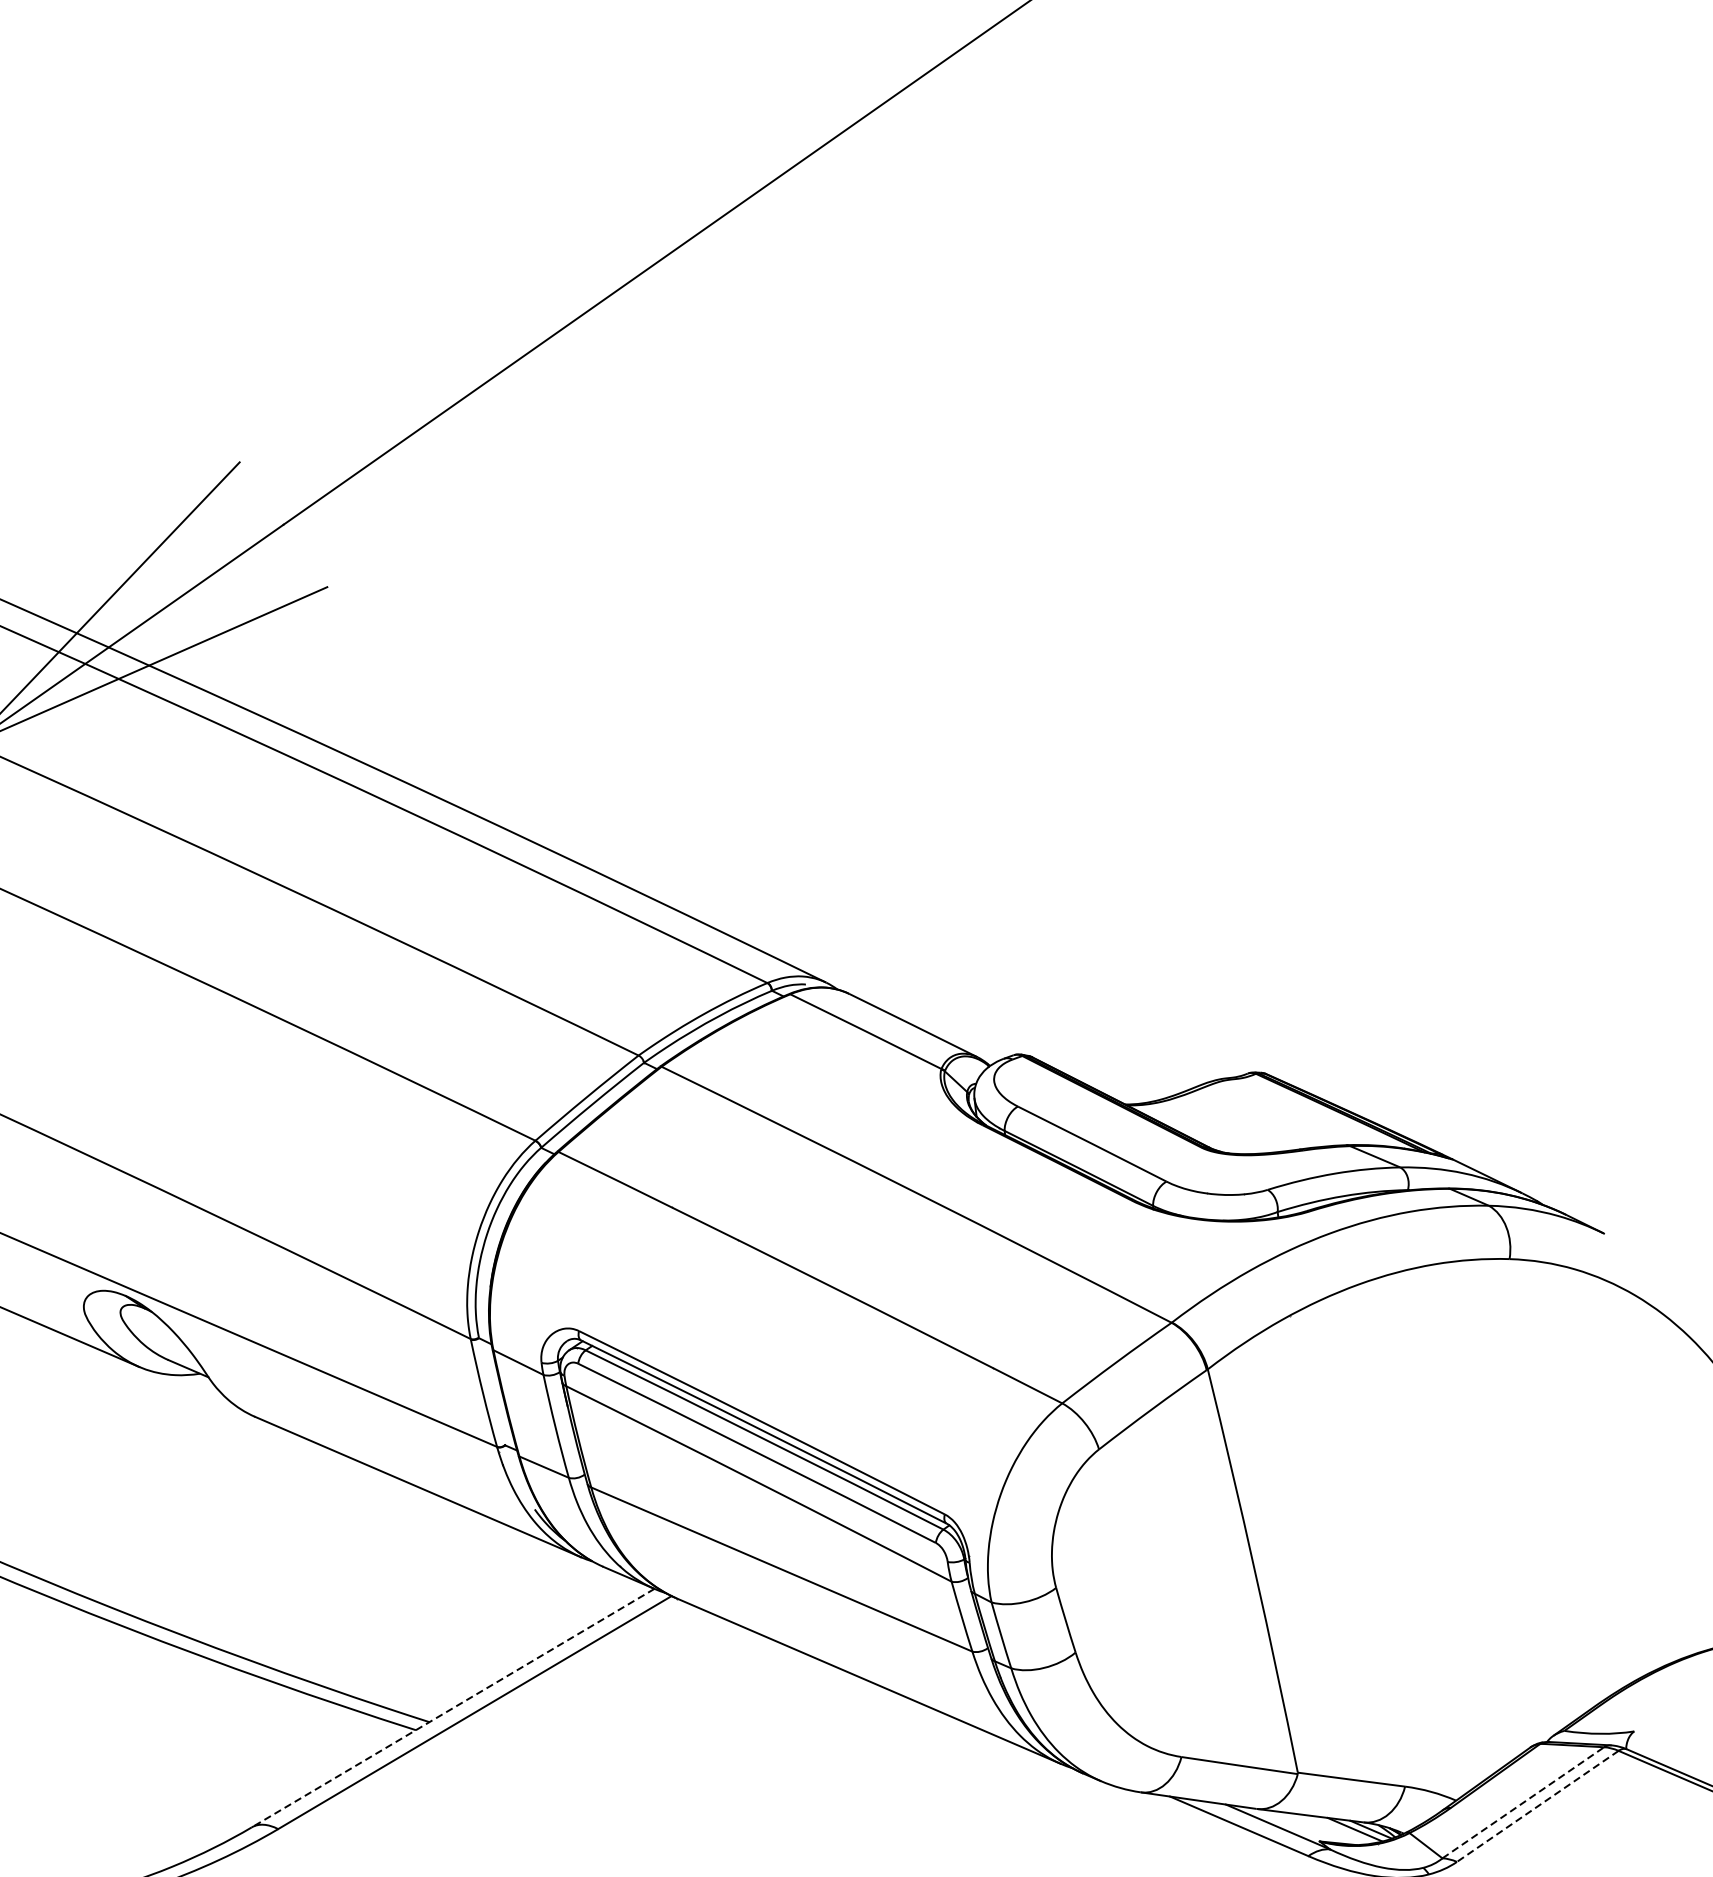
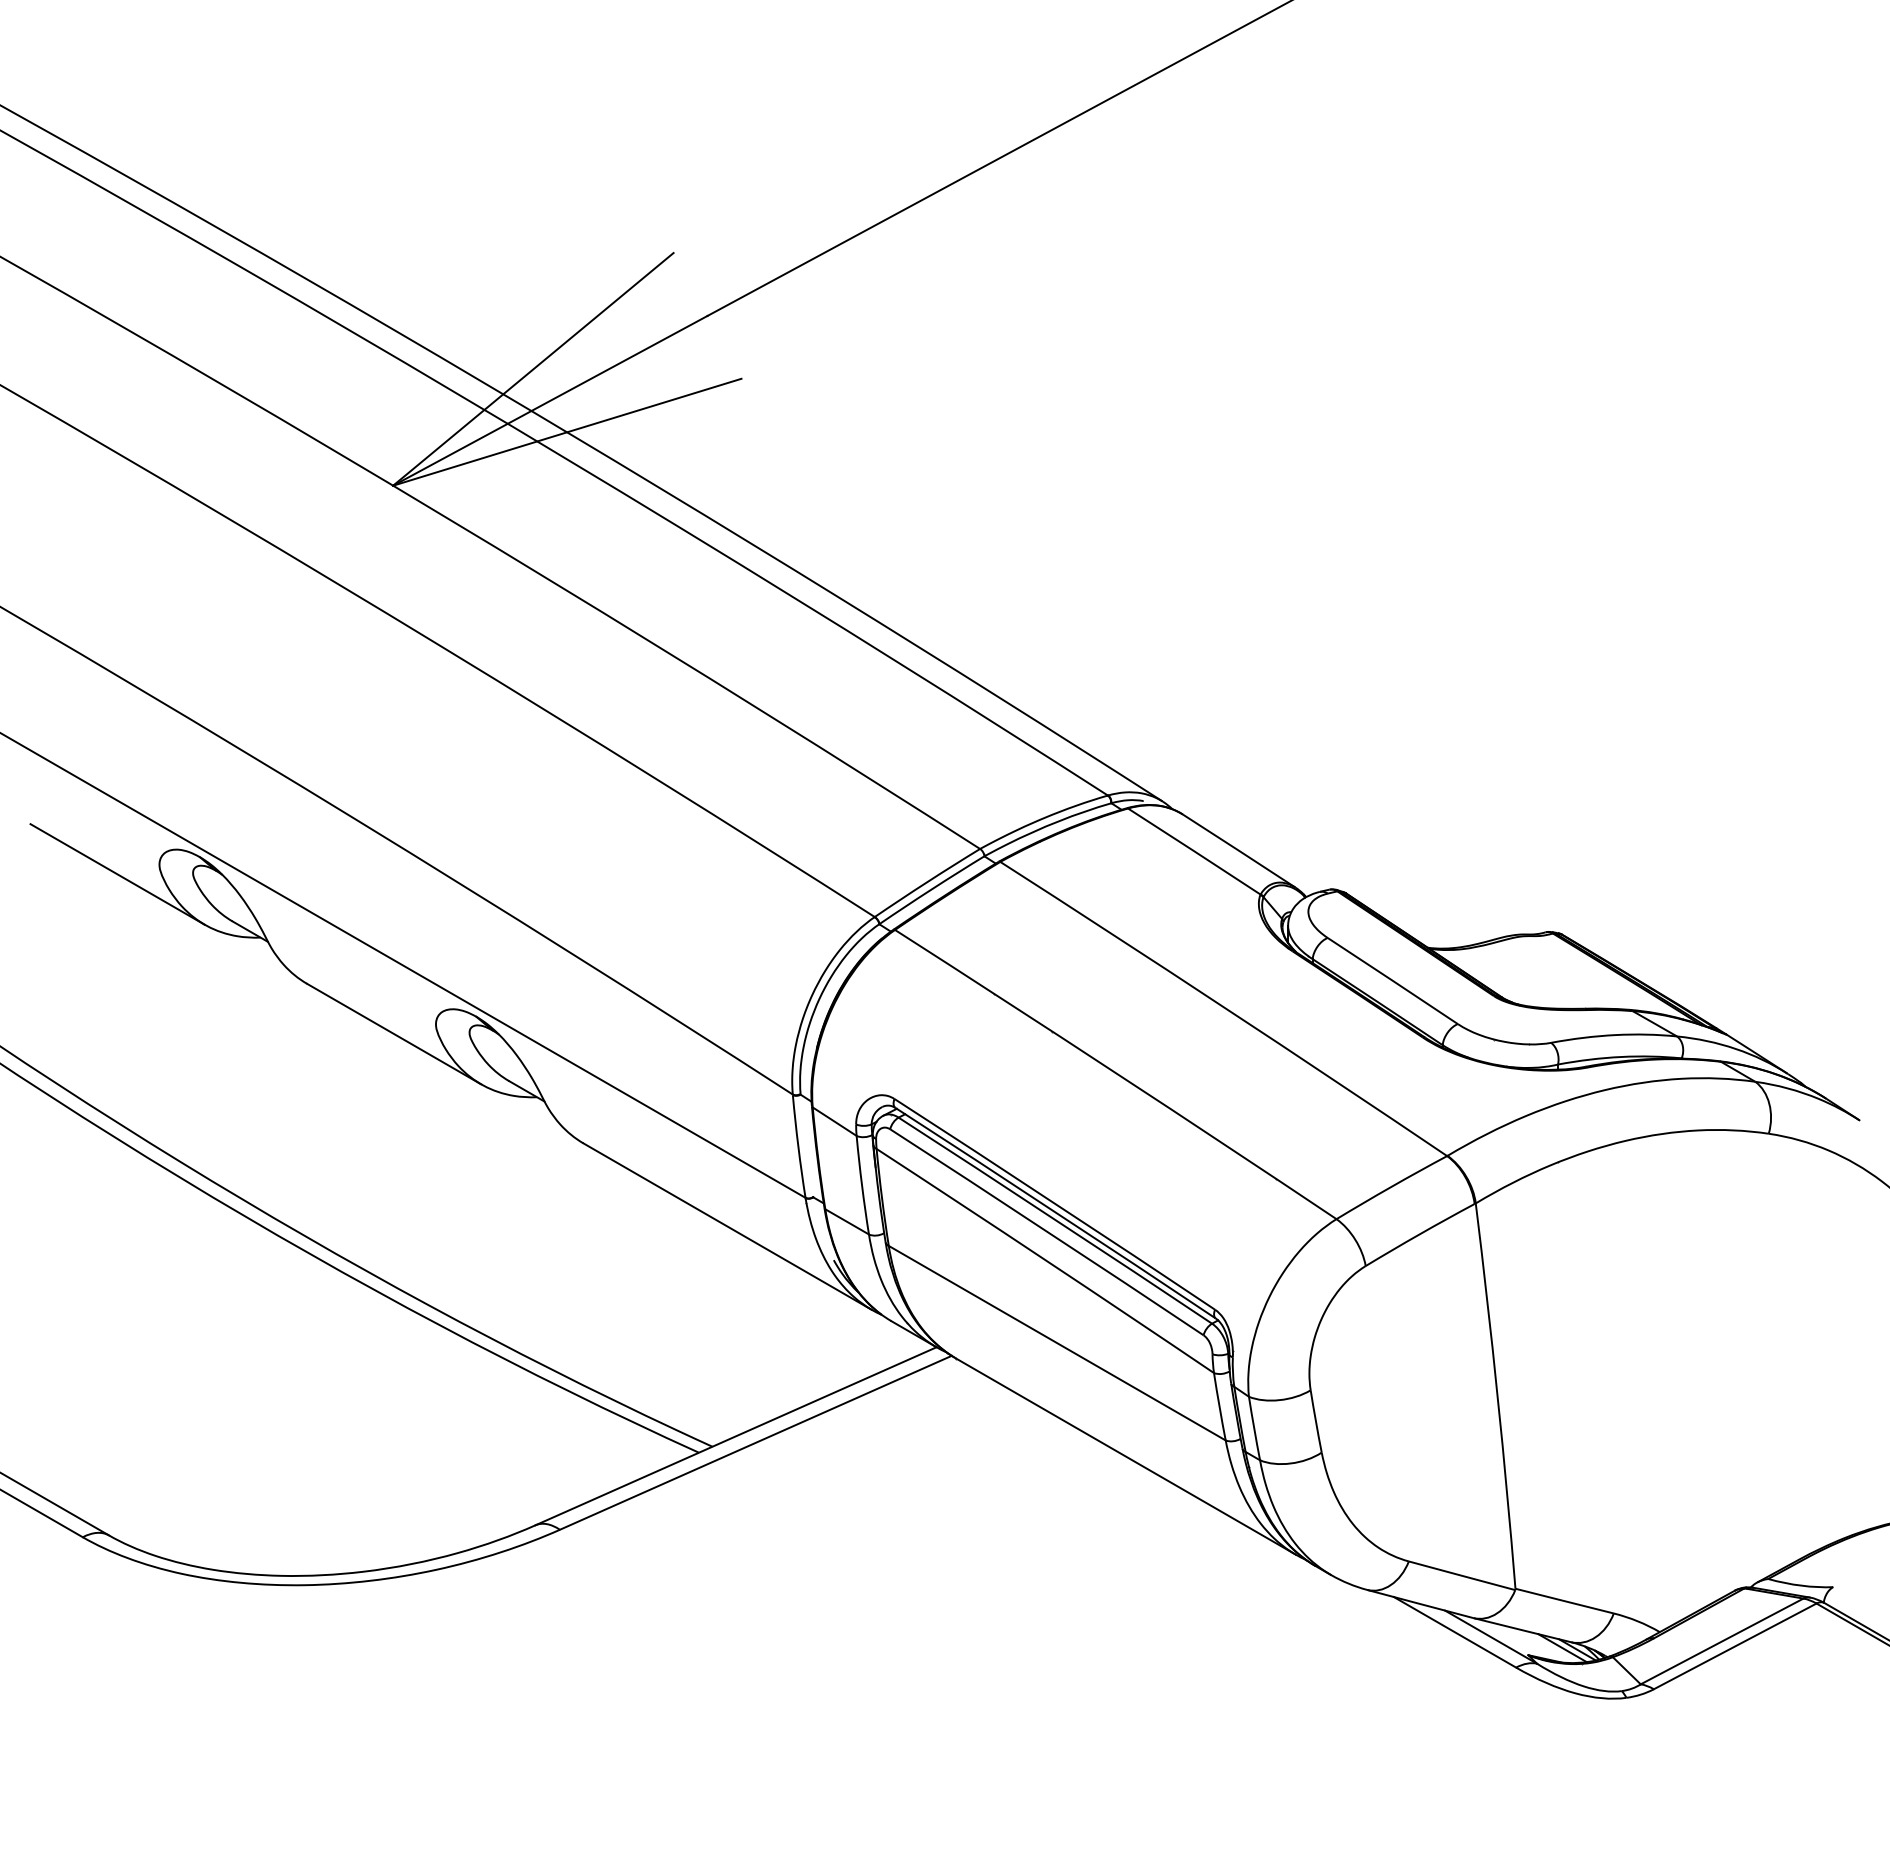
line: (452, 1708) -> (735, 1436), dashed -> solid
line: (1523, 1802) -> (1722, 1641), dashed -> solid
line: (1538, 1806) -> (1735, 1646), dashed -> solid

